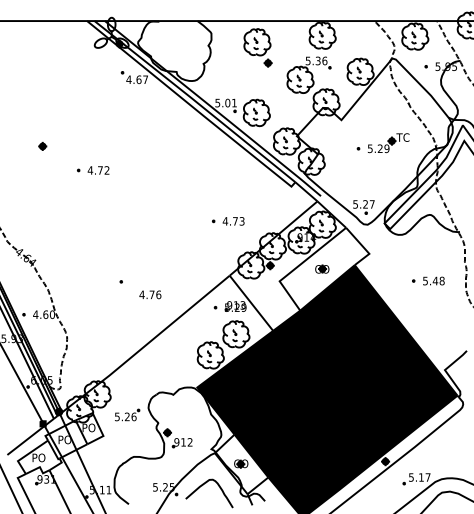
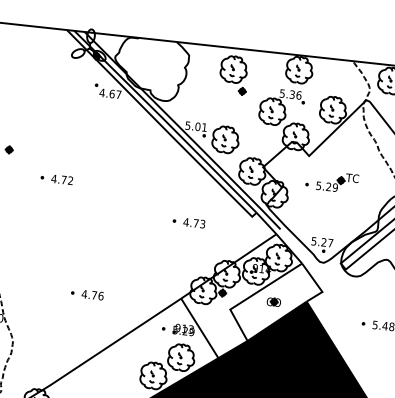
part: (382, 143) -> (331, 181), moved
part: (228, 221) -> (189, 222), moved
text: (150, 294) -> (92, 294), moved

